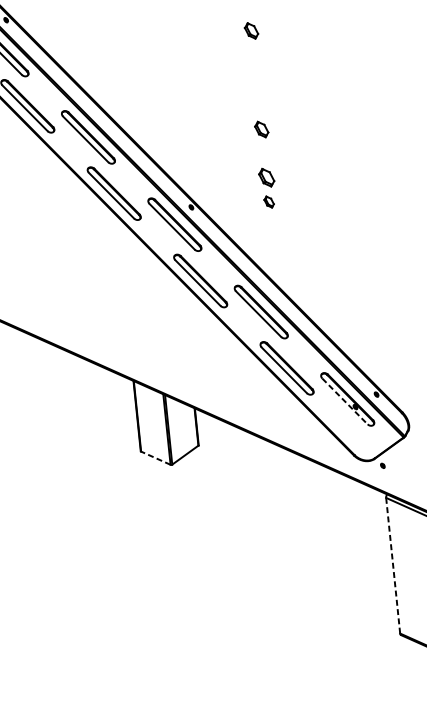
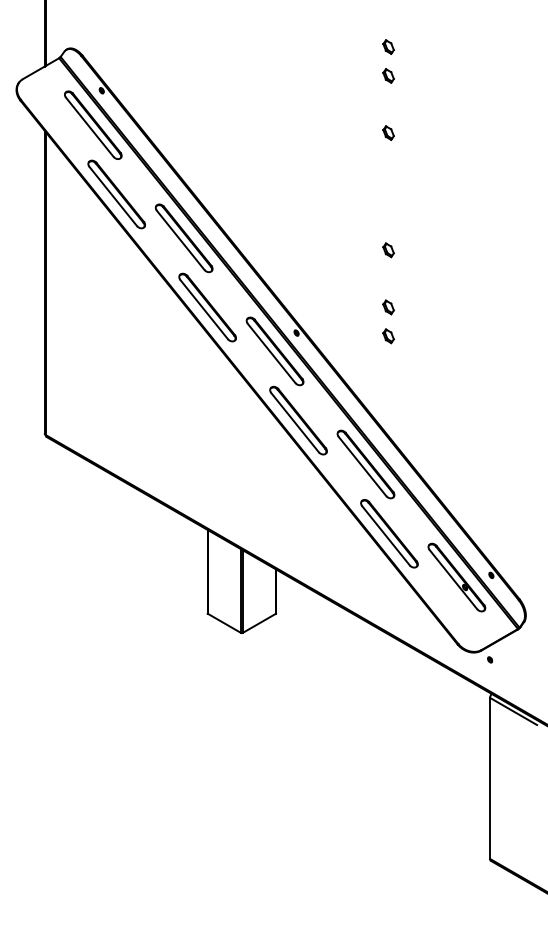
part: (251, 30) -> (388, 132), size x0.71
part: (261, 129) -> (388, 250), size x0.71
part: (266, 177) -> (388, 307), size x0.62
line: (345, 402) -> (453, 580), dashed -> solid
line: (155, 458) -> (223, 623), dashed -> solid
line: (393, 565) -> (490, 778), dashed -> solid

